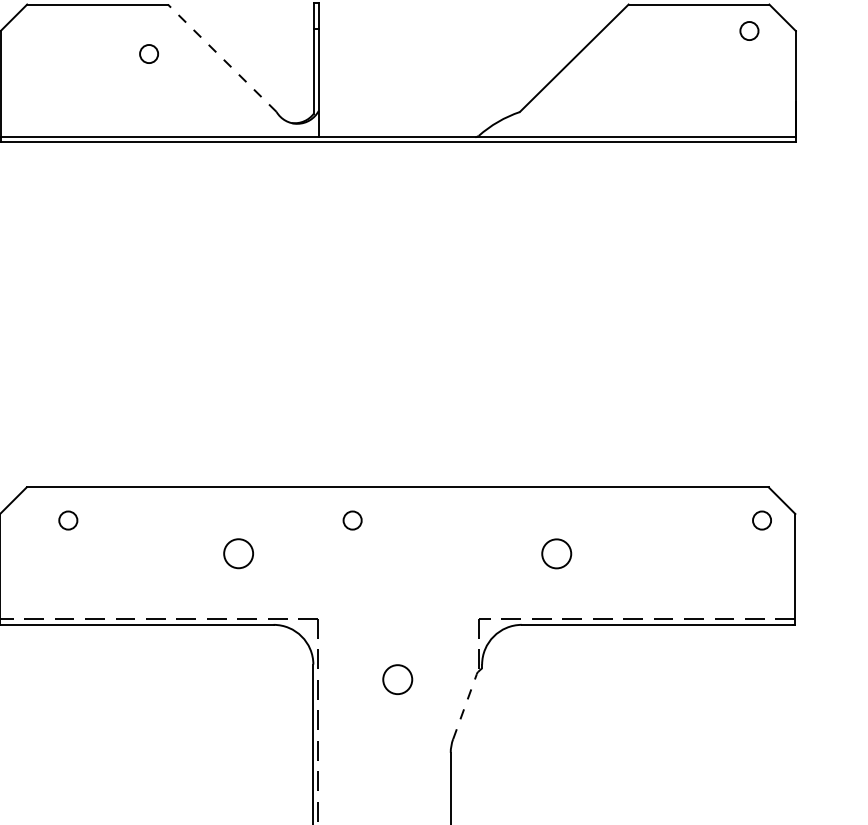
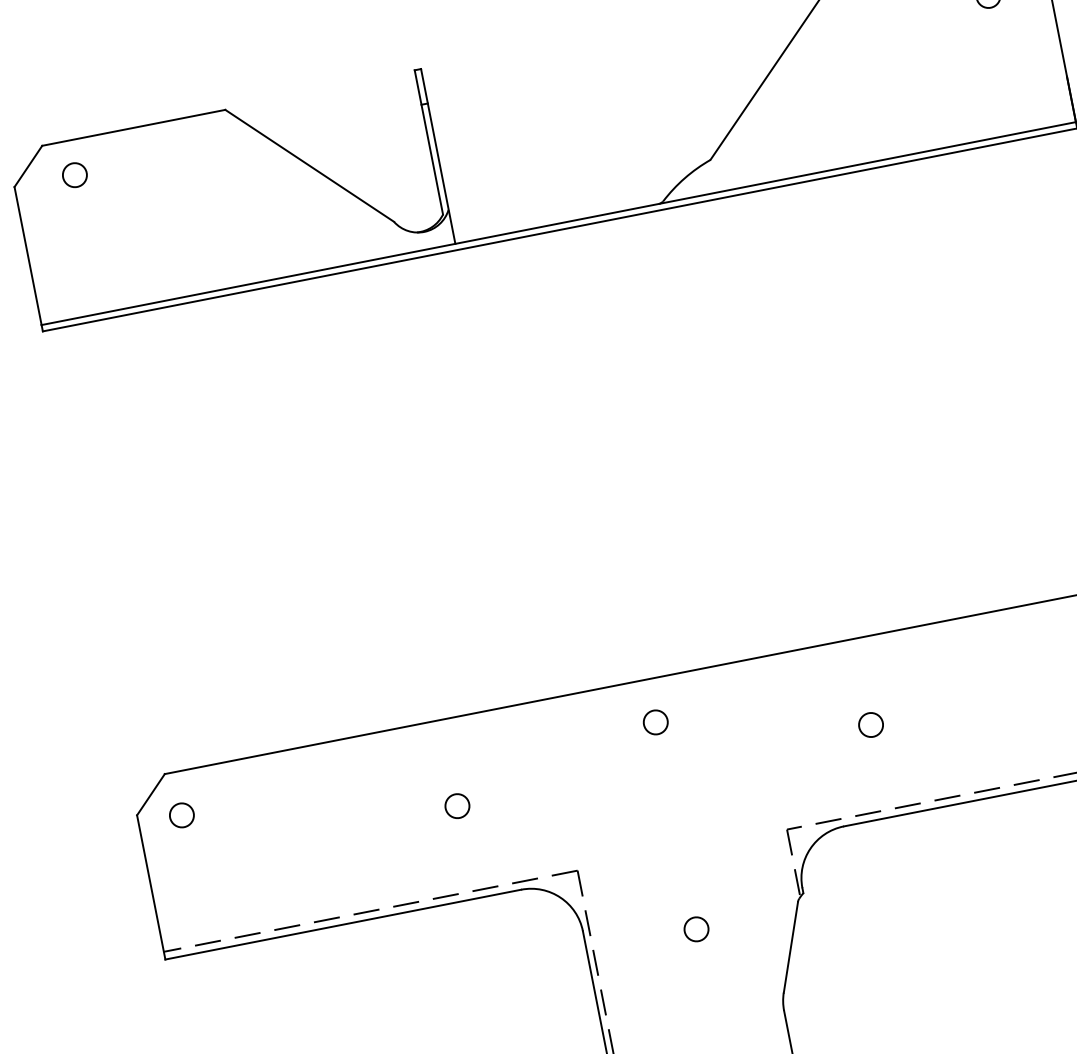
circle: (148, 53) -> (73, 174), moved
line: (221, 57) -> (308, 165), dashed -> solid
circle: (68, 520) -> (182, 815), moved
circle: (352, 520) -> (655, 722), moved
circle: (238, 553) -> (457, 805), size x0.62
circle: (556, 553) -> (870, 724), size x0.62
circle: (397, 679) -> (696, 929), size x0.62
line: (465, 706) -> (791, 946), dashed -> solid

